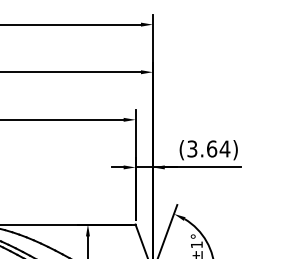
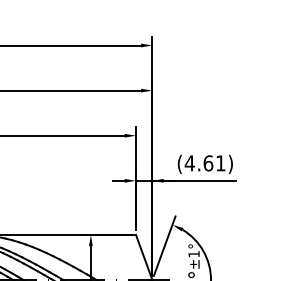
text: (207, 149) -> (204, 163), (3.64) -> (4.61)

